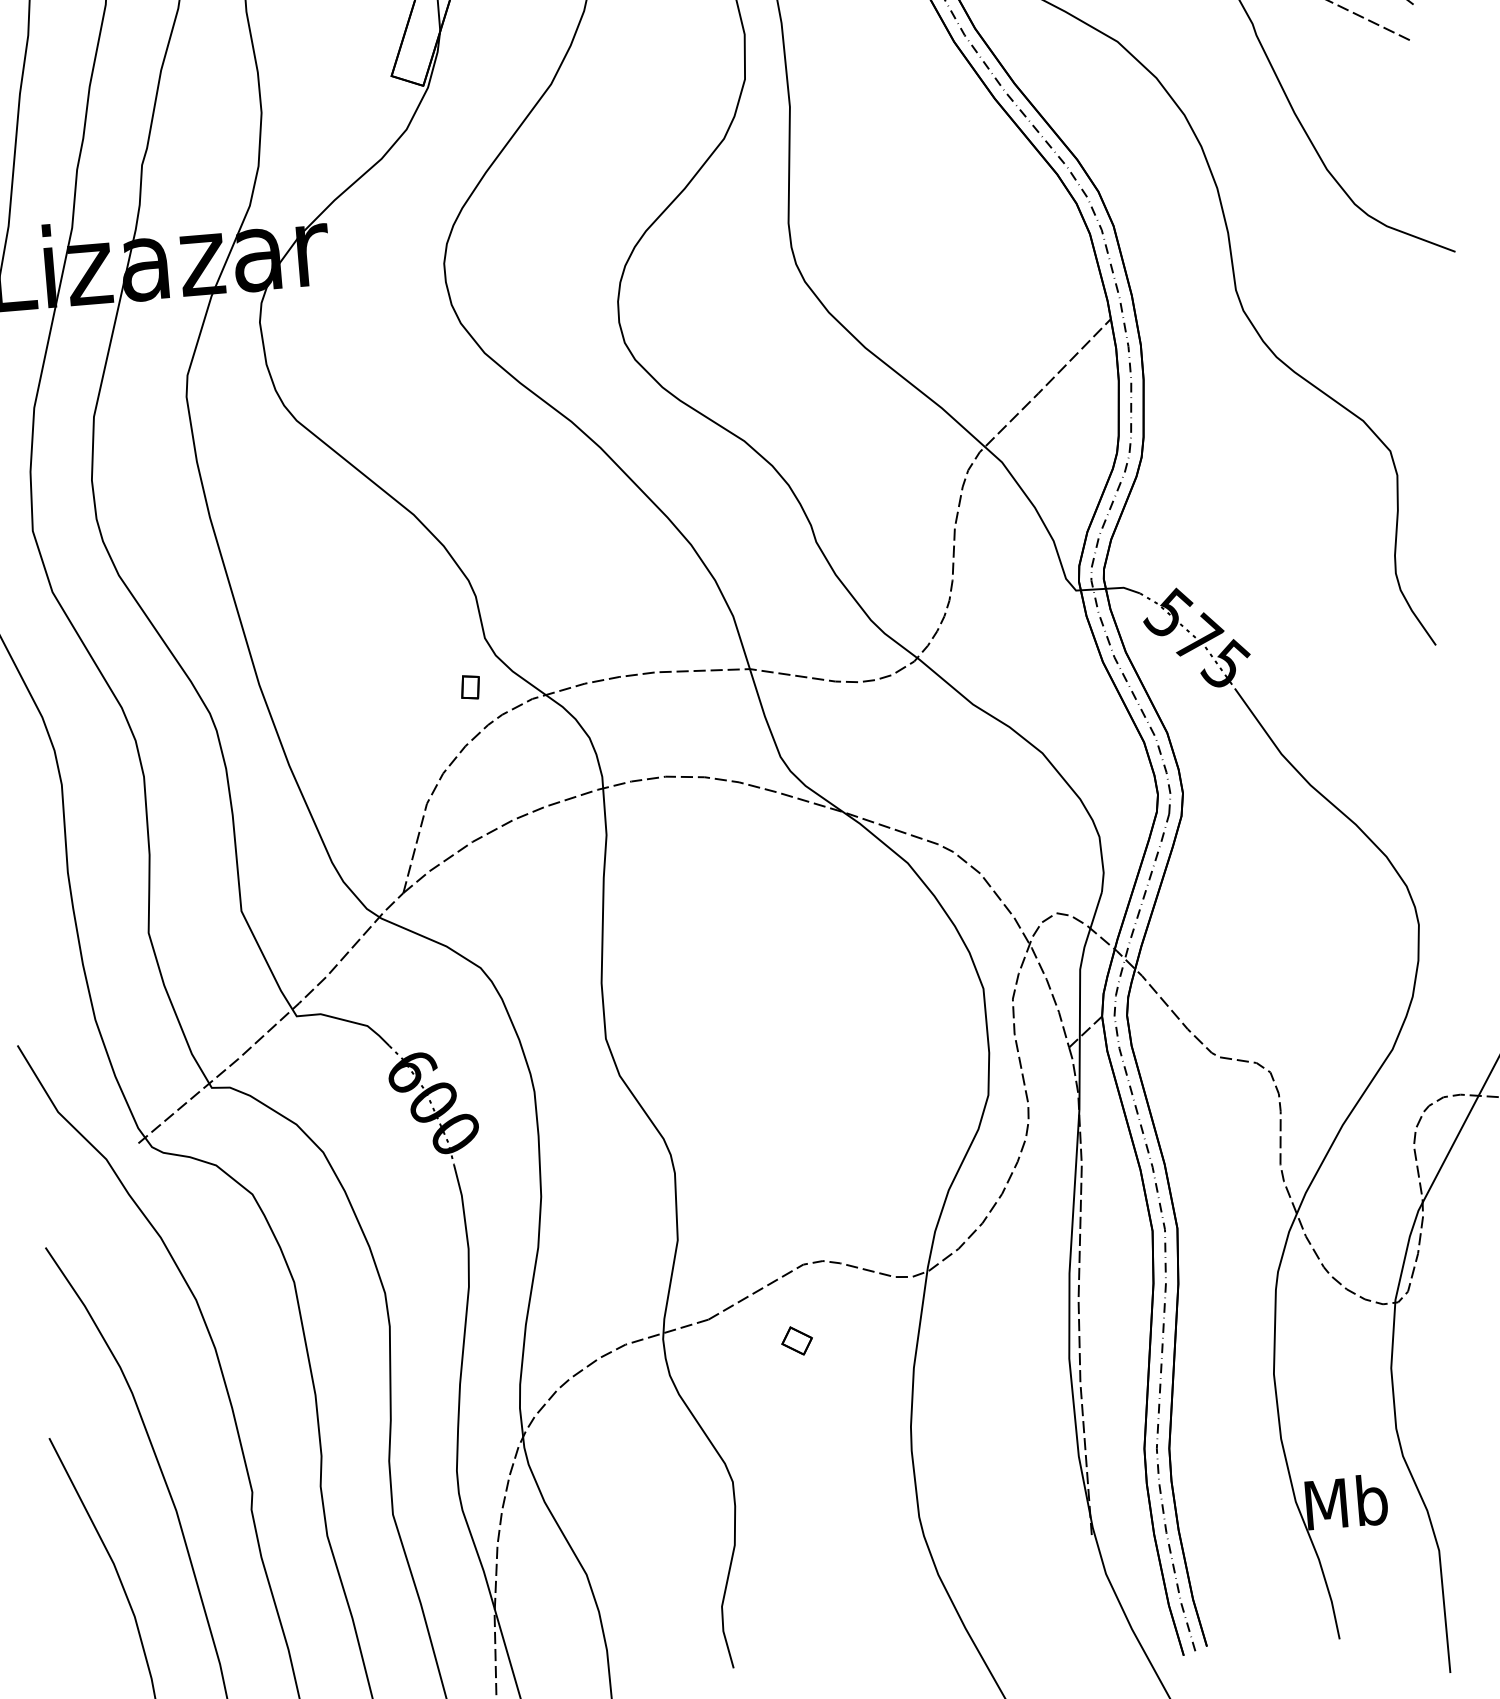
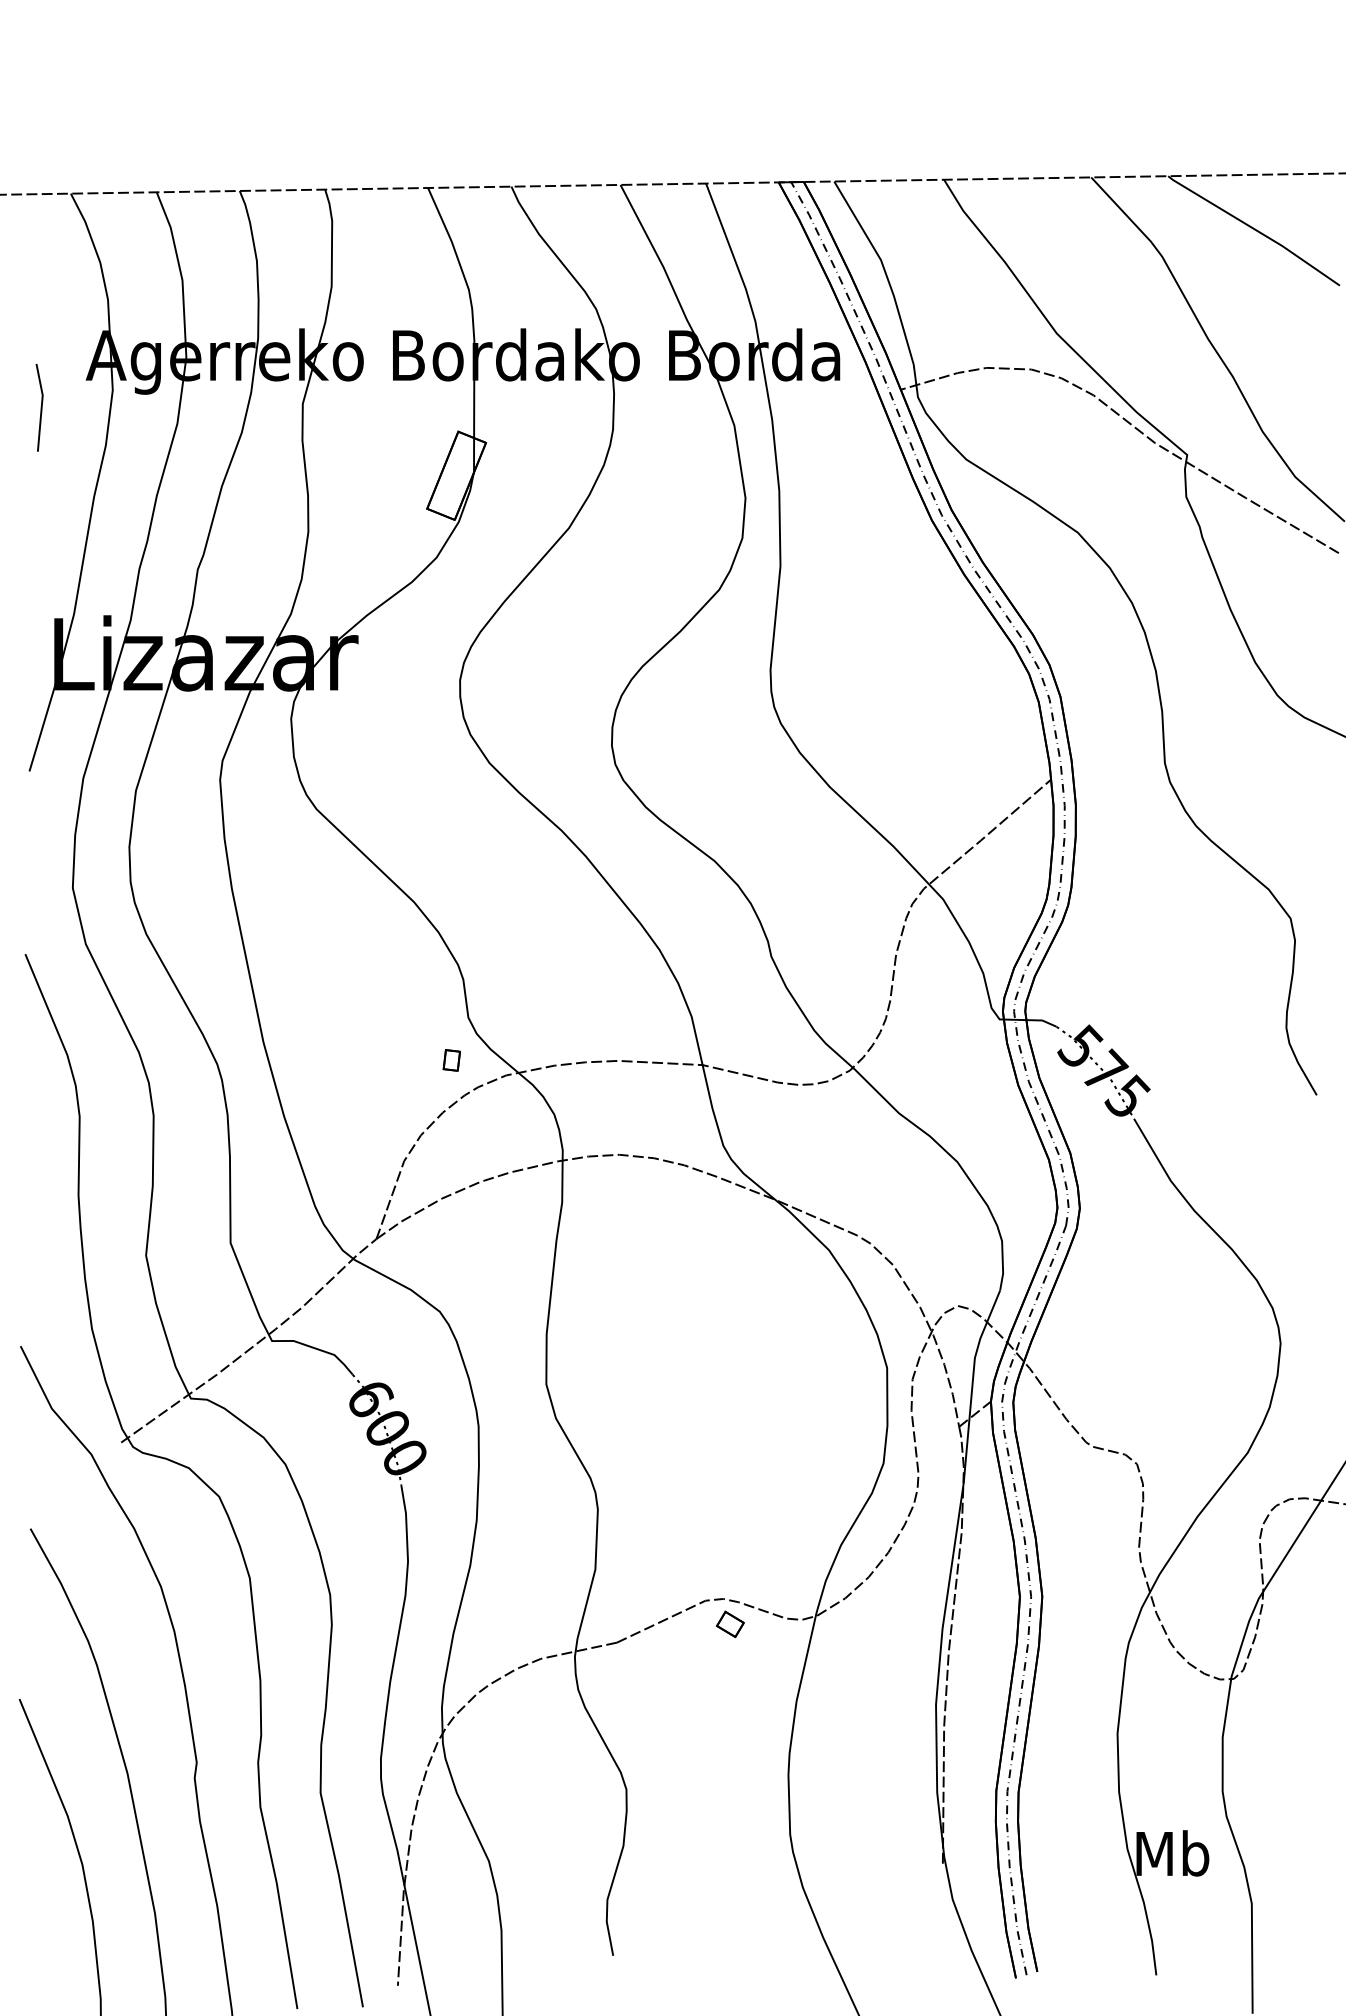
part: (796, 1341) -> (729, 1624), moved

